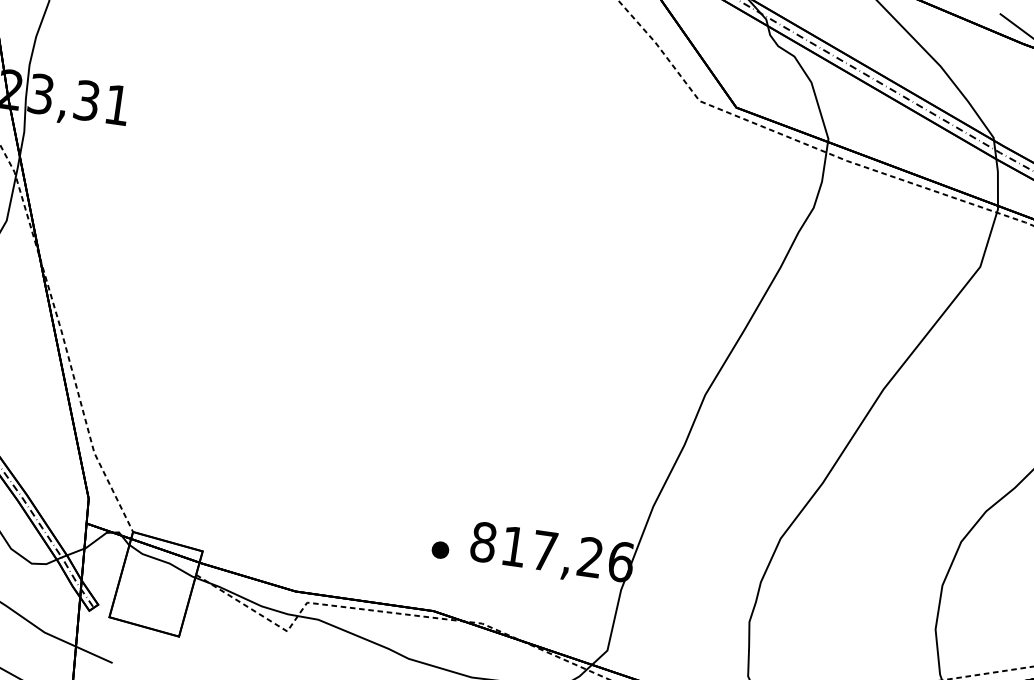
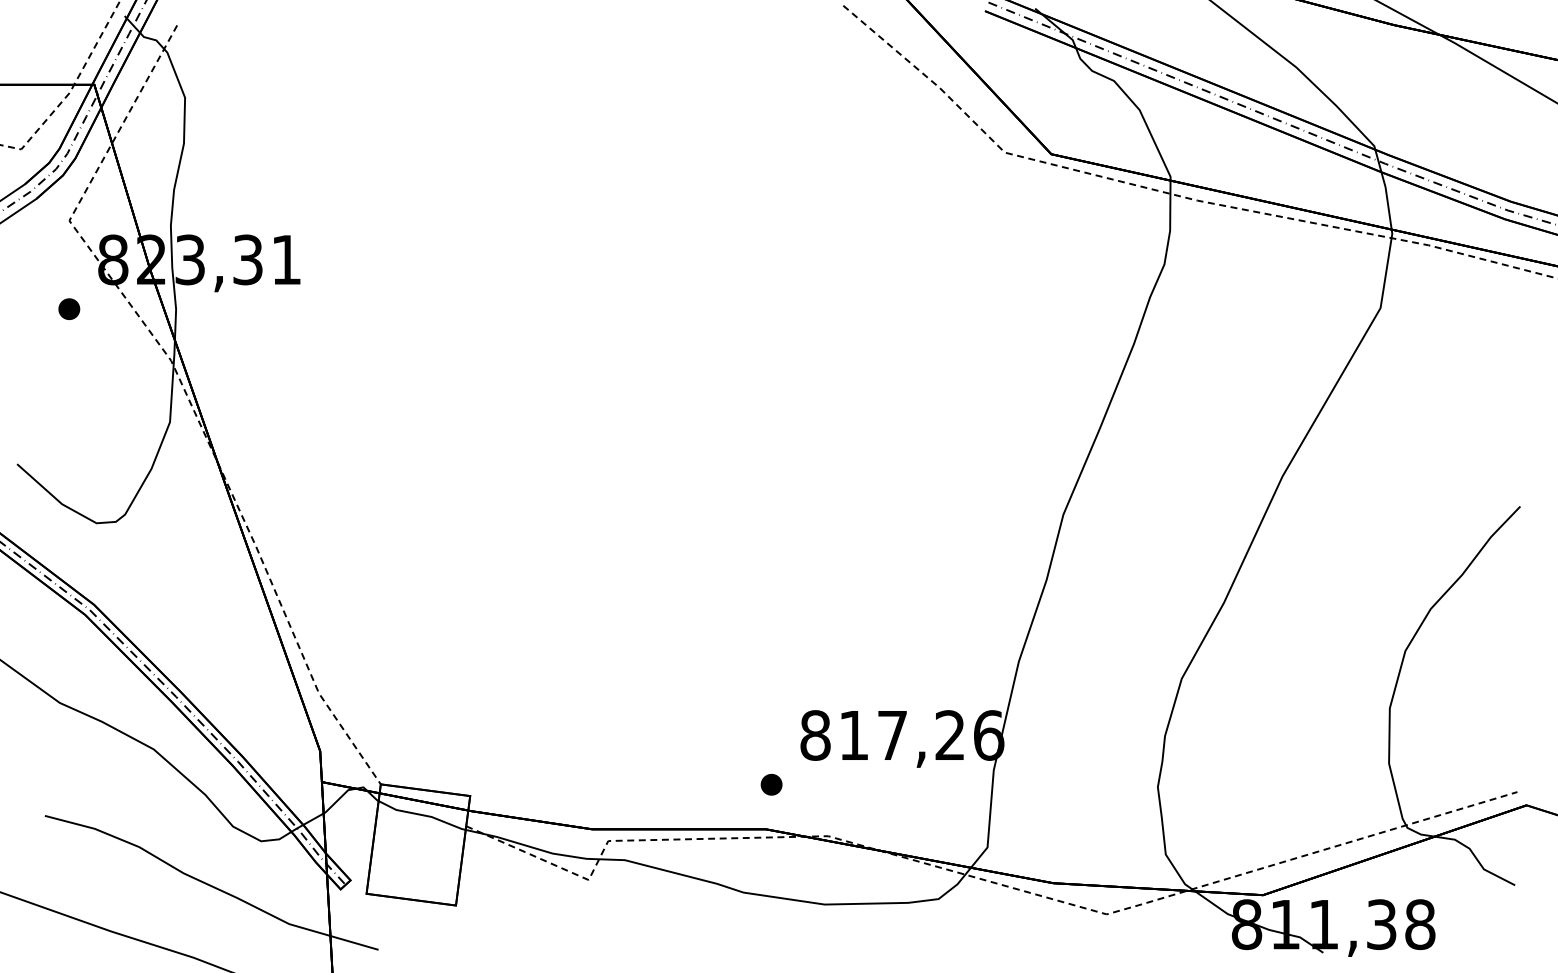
part: (440, 549) -> (771, 784), moved

